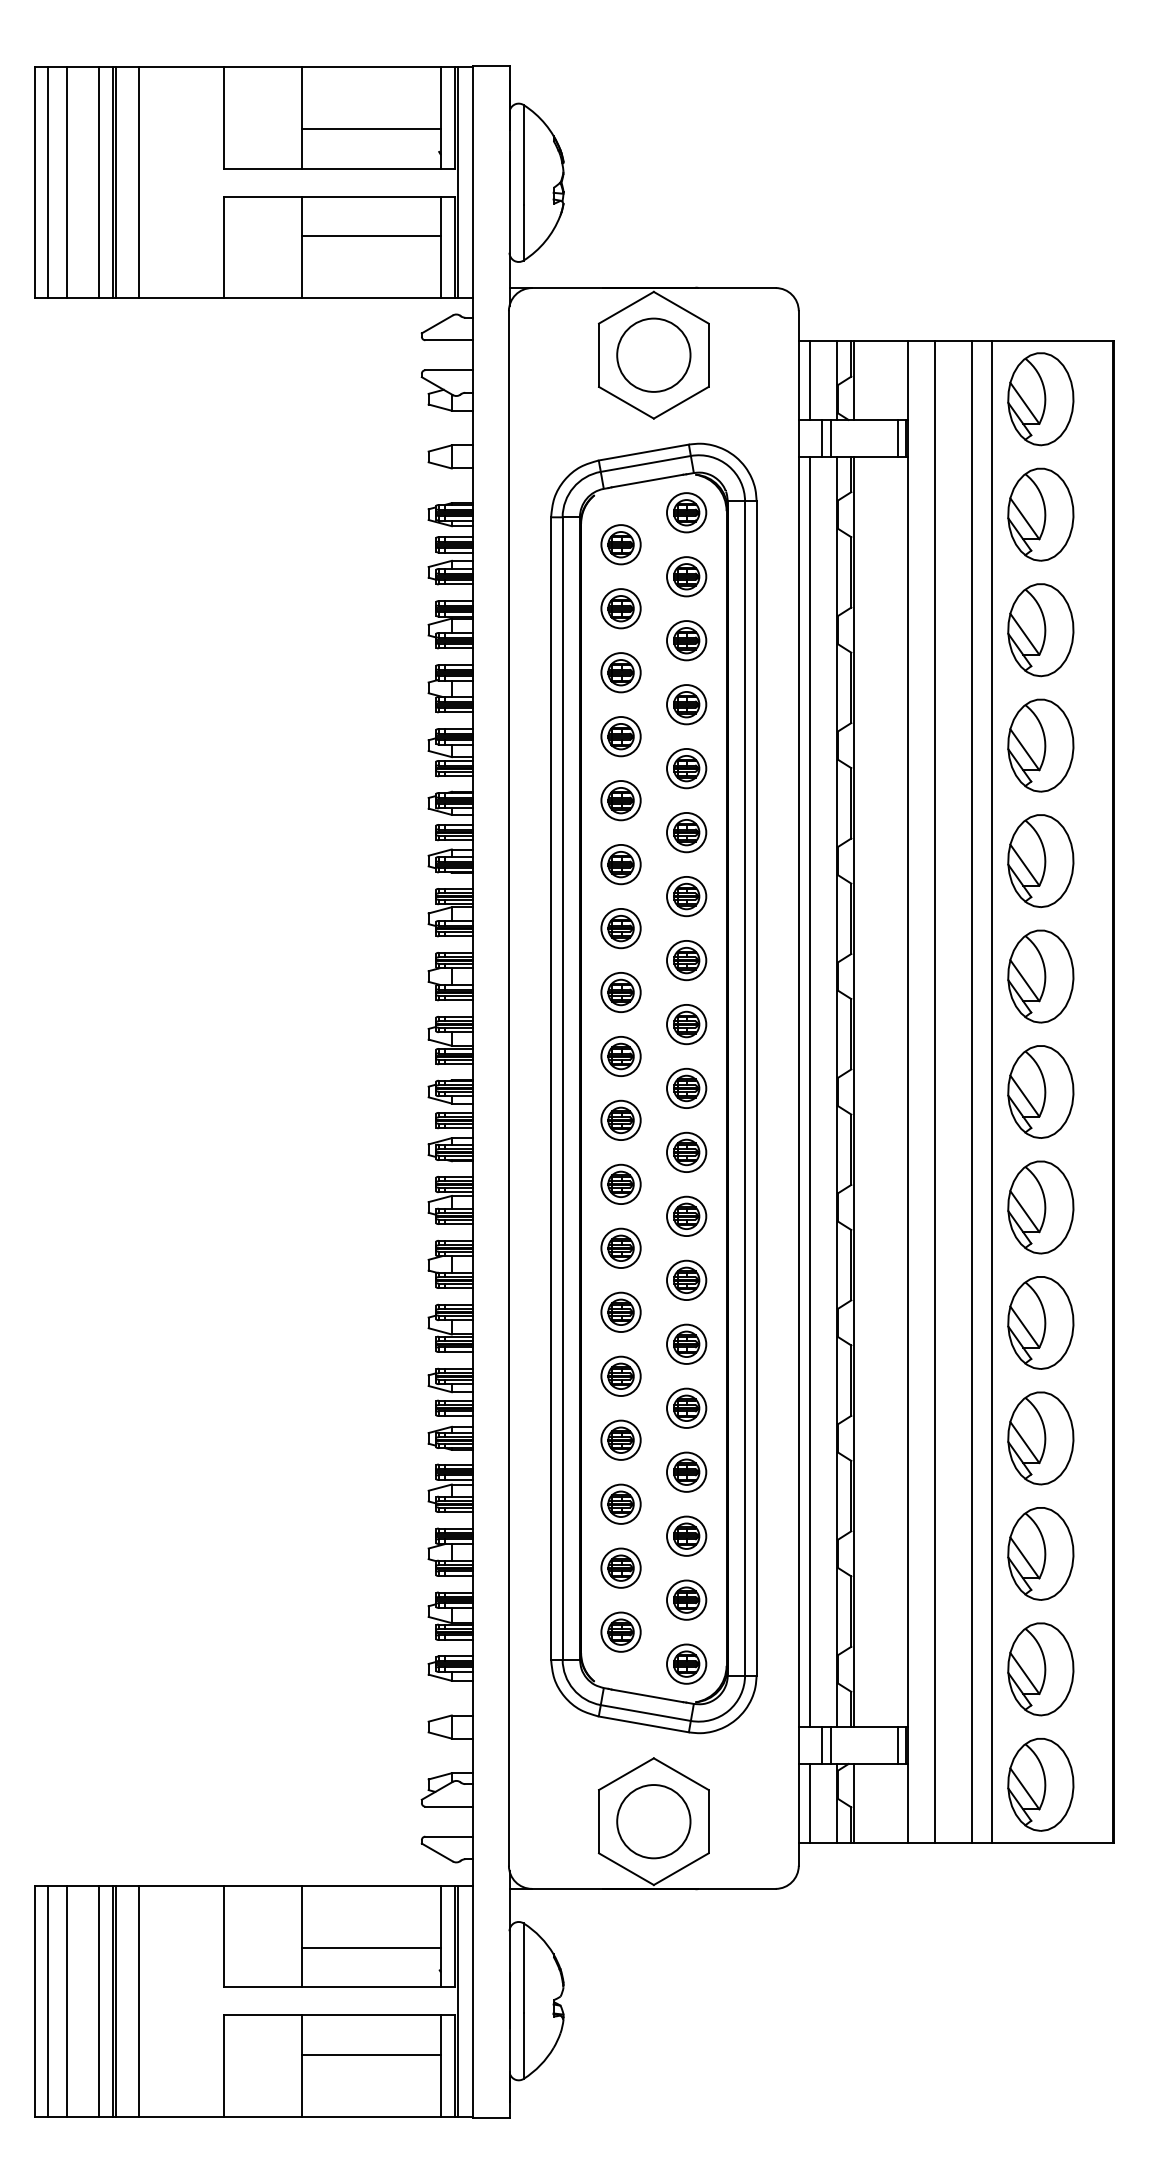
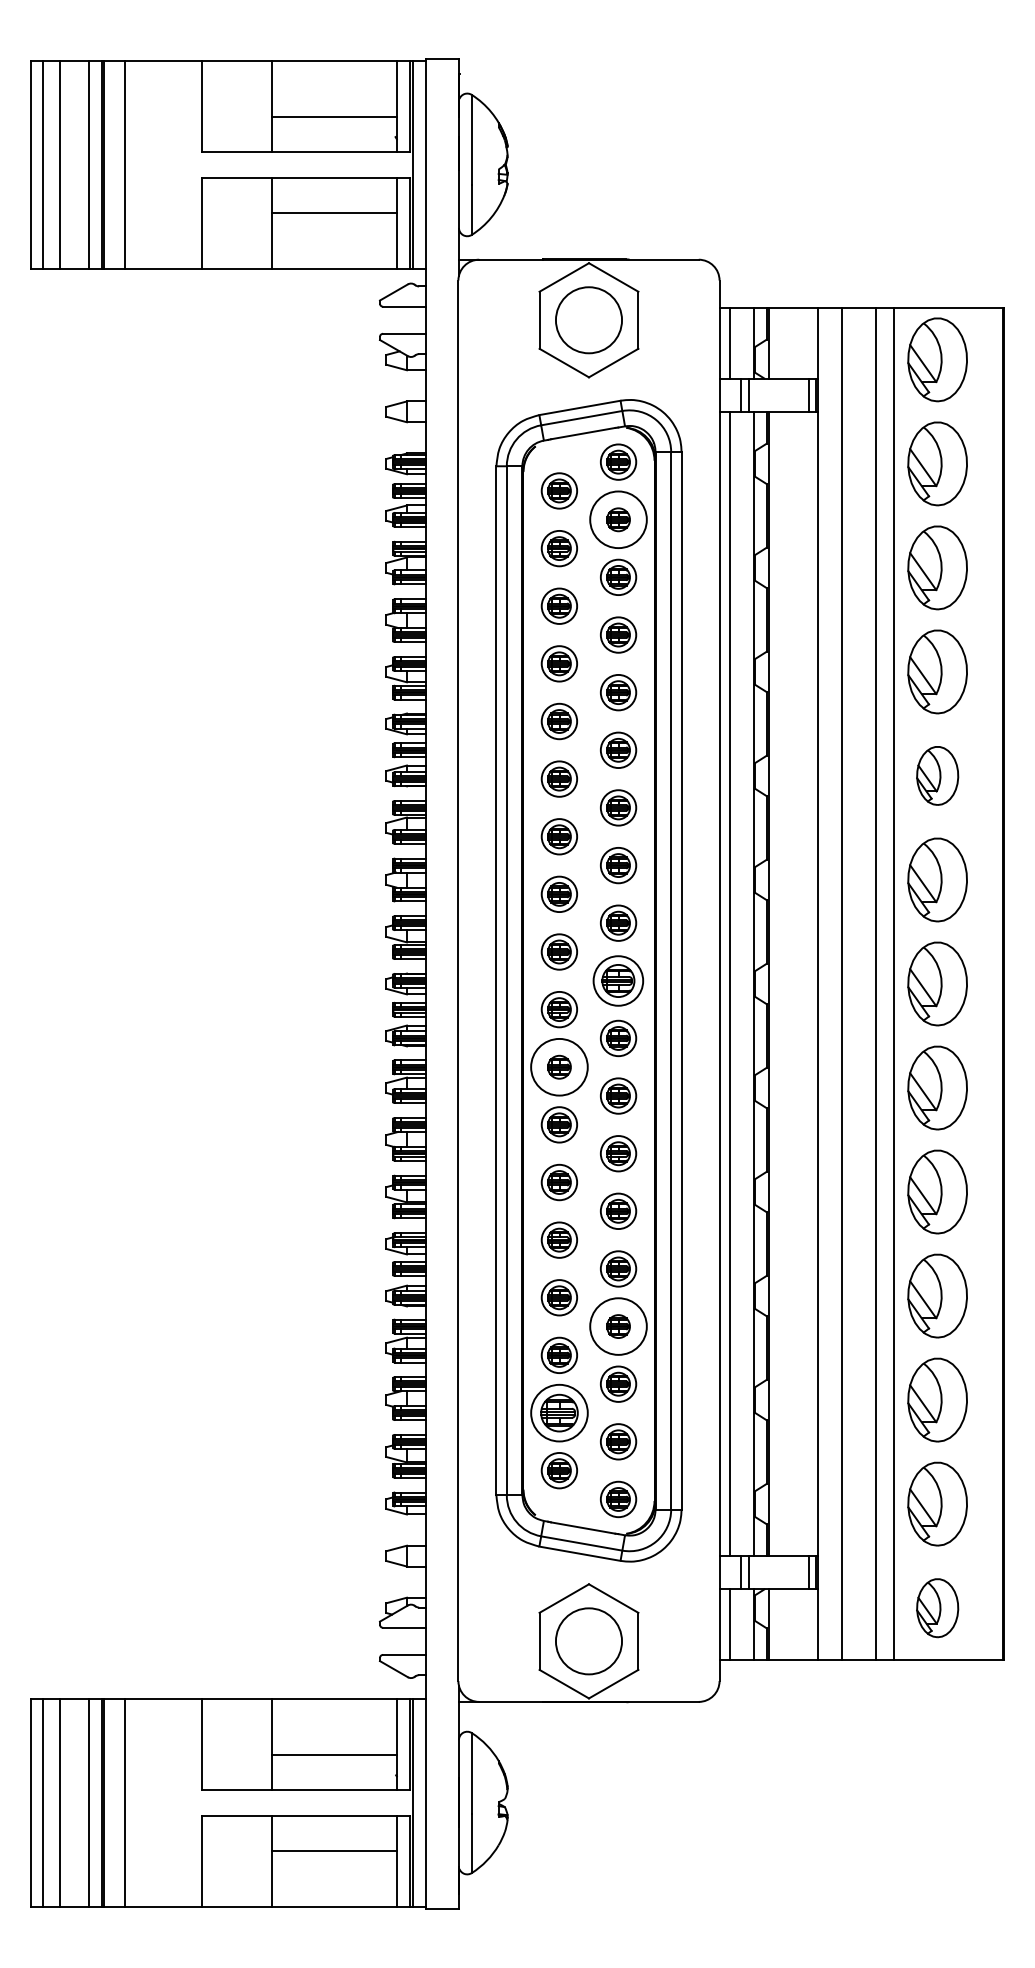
circle: (686, 576) -> (618, 519), size x1.6
part: (1040, 860) -> (937, 775), size x0.7
part: (686, 1087) -> (618, 979), size x1.4
circle: (620, 1184) -> (558, 1067), size x1.6
circle: (686, 1471) -> (618, 1325), size x1.6
part: (620, 1567) -> (558, 1412), size x1.6
part: (1040, 1784) -> (937, 1607), size x0.7

